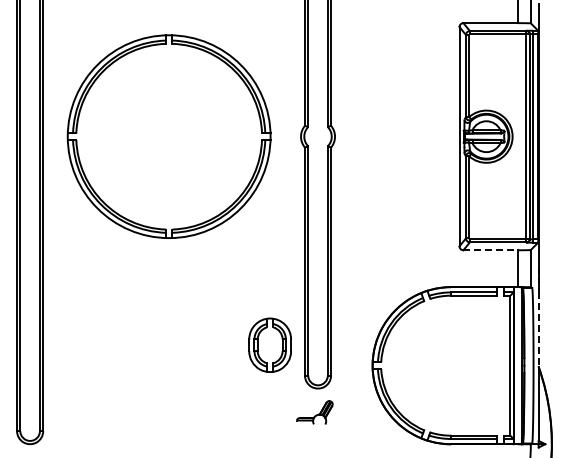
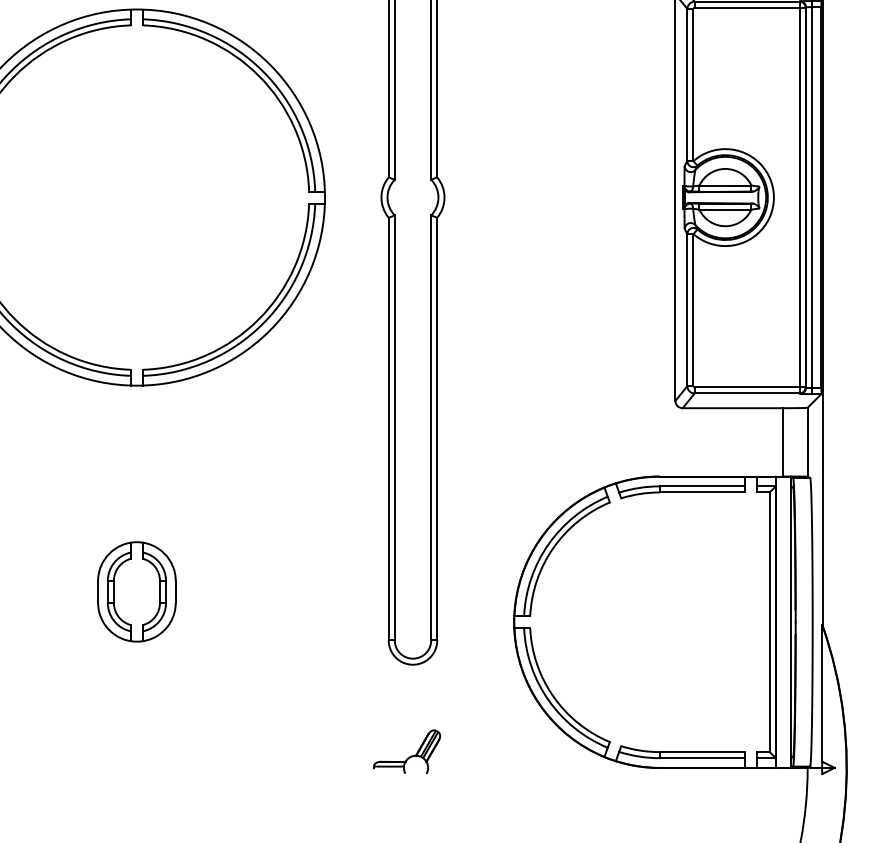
line: (491, 250) -> (734, 408), dashed -> solid
line: (538, 329) -> (821, 555), dashed -> solid
part: (269, 344) -> (135, 590), moved
part: (314, 412) -> (406, 751), moved

